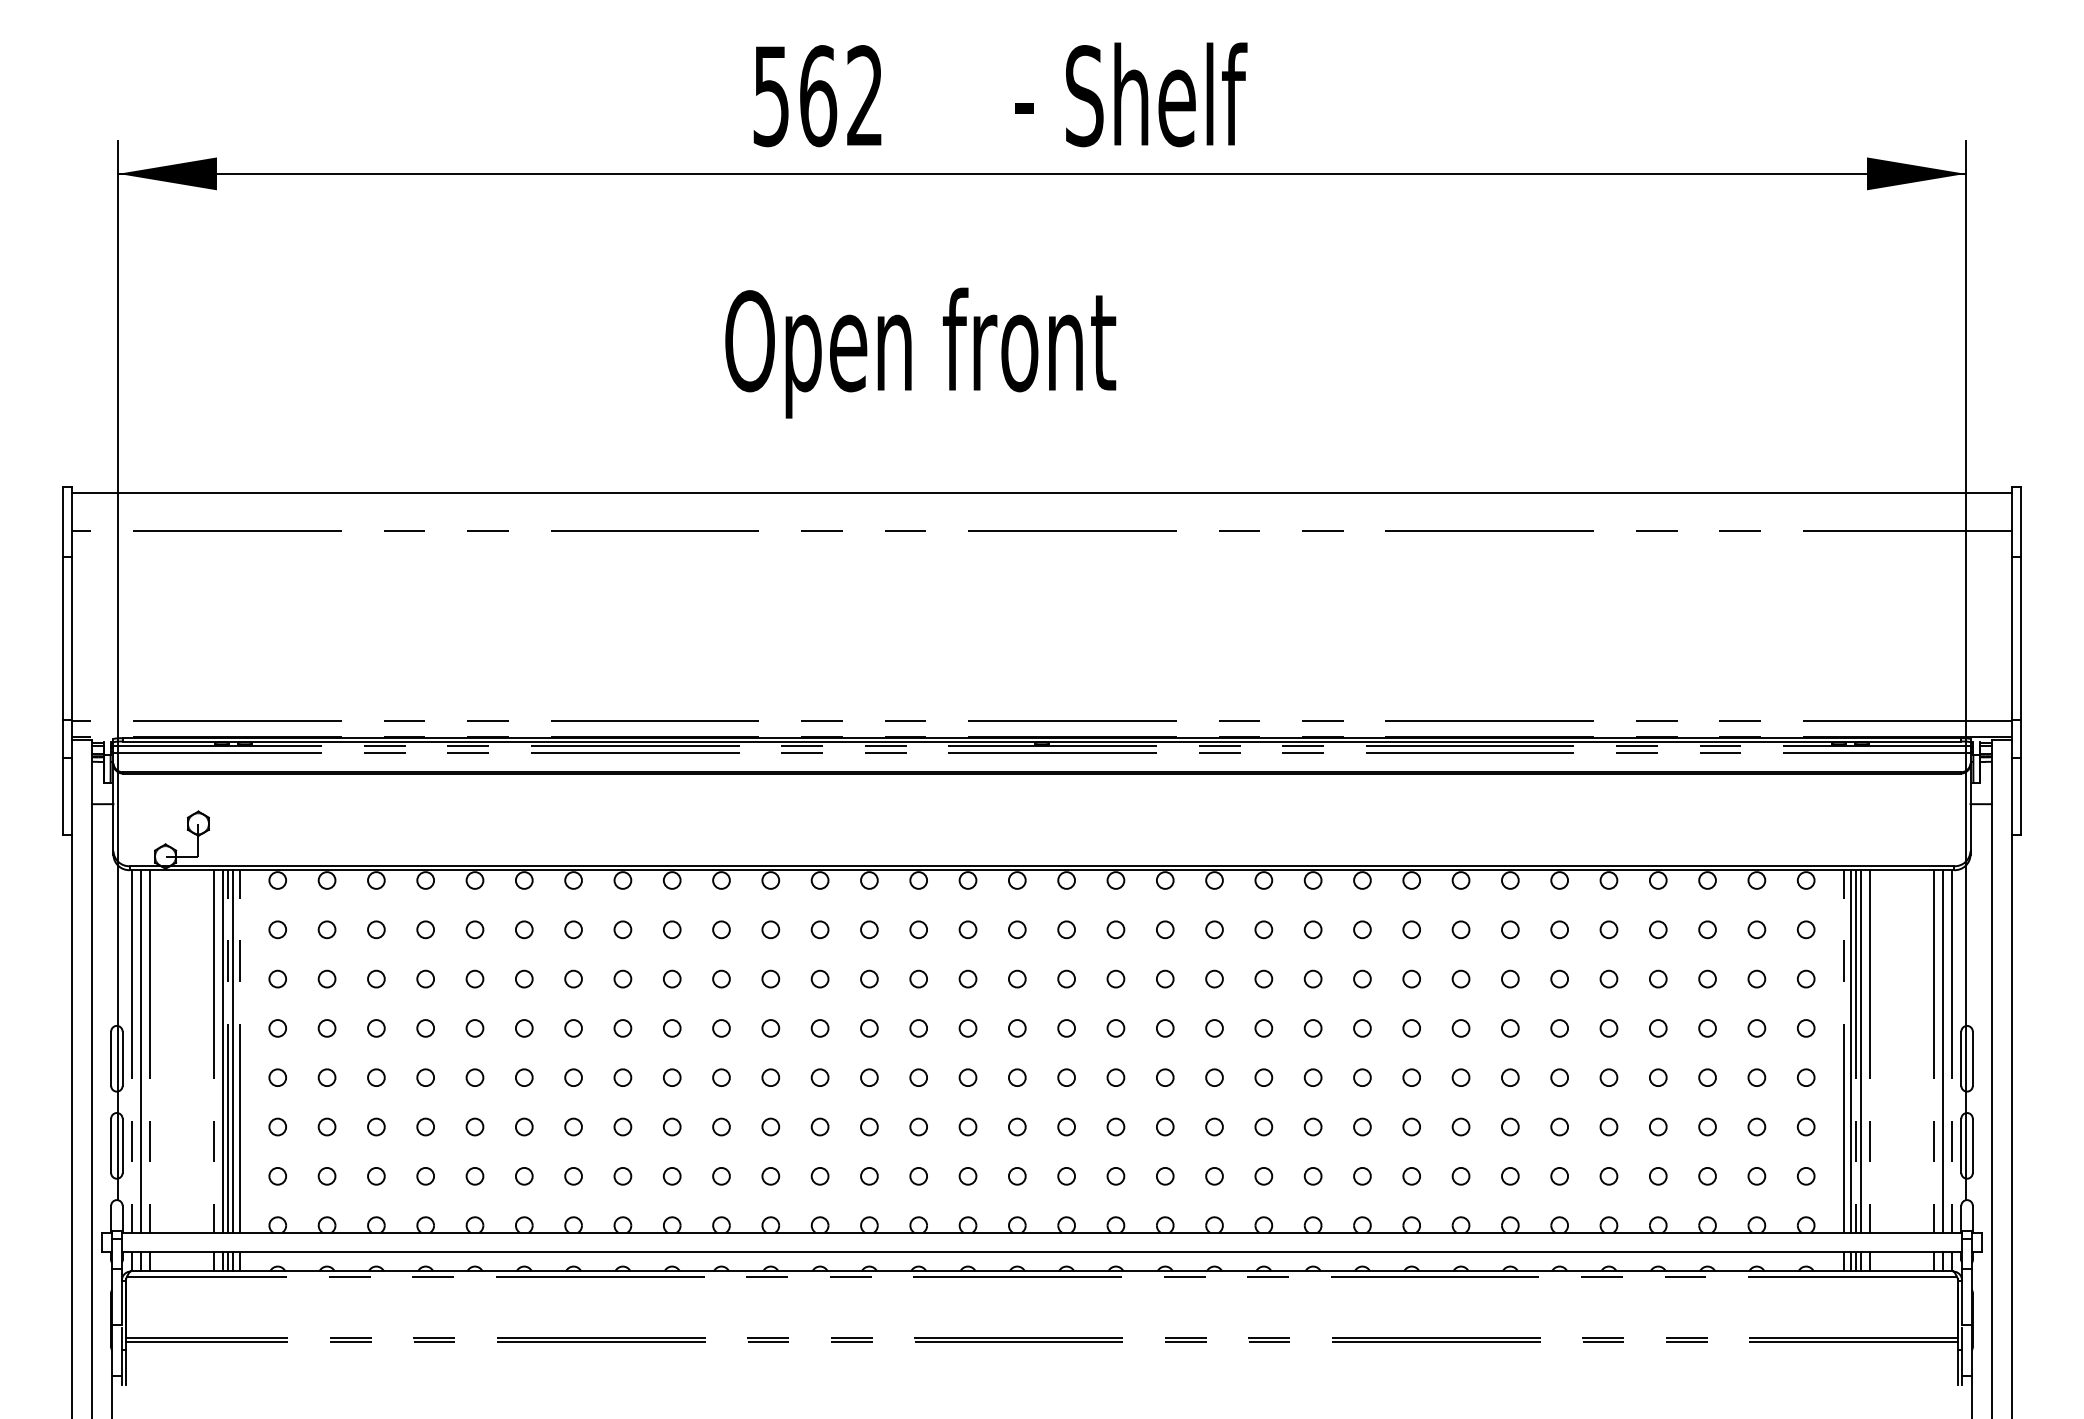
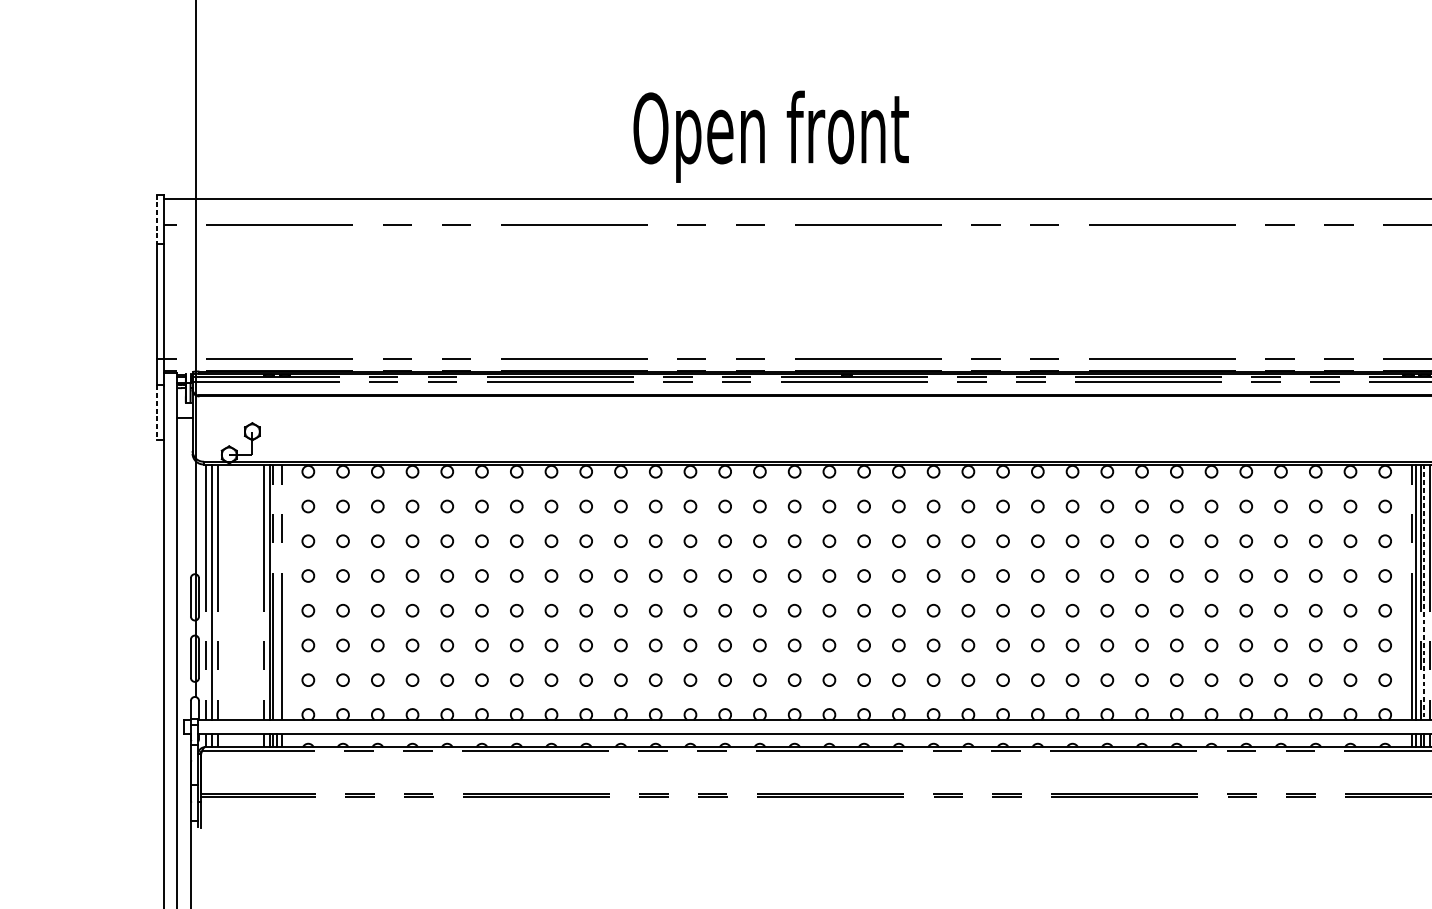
text: (920, 352) -> (771, 136), moved
line: (62, 522) -> (156, 219), solid -> dashed
line: (62, 796) -> (156, 412), solid -> dashed
line: (233, 1051) -> (277, 592), removed
line: (1861, 1051) -> (1424, 592), solid -> dashed

